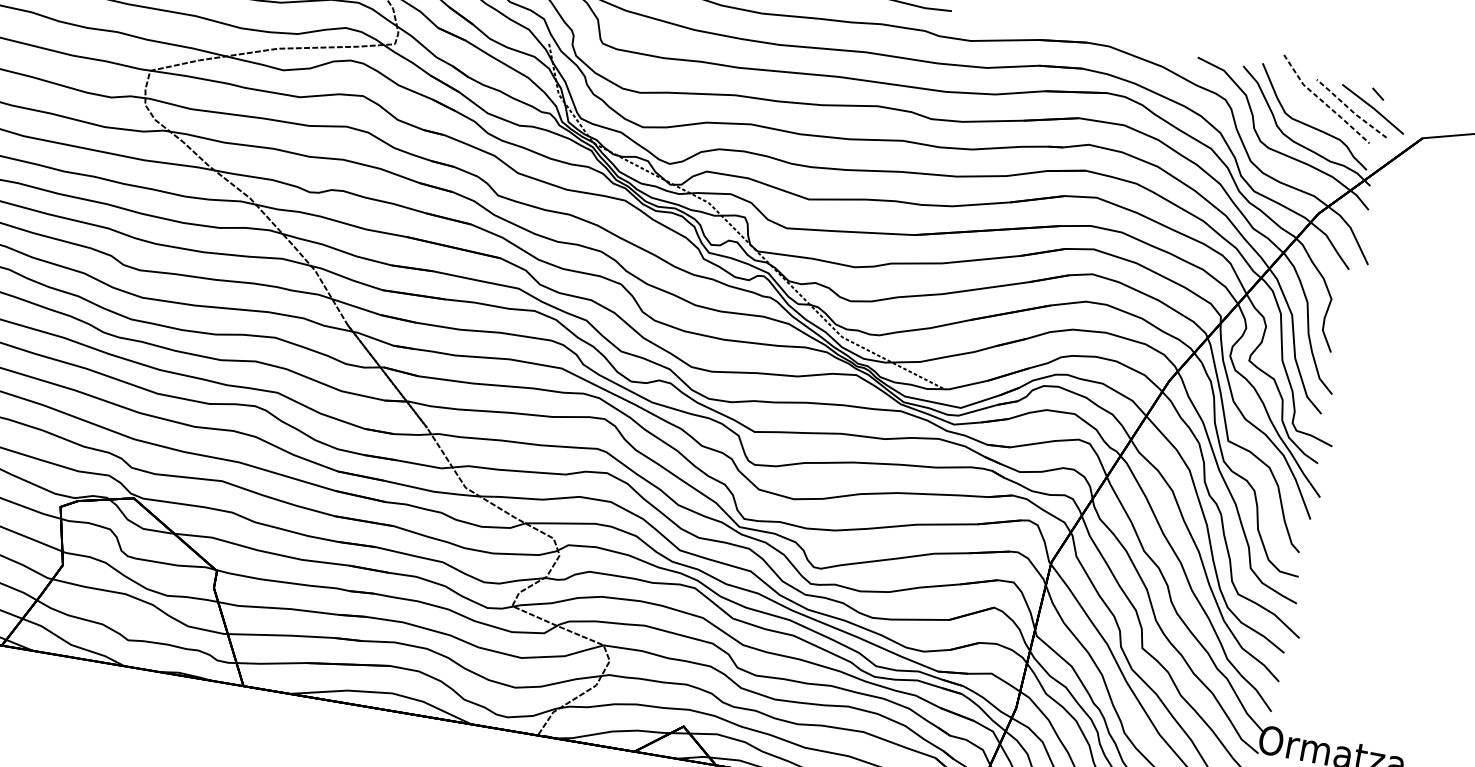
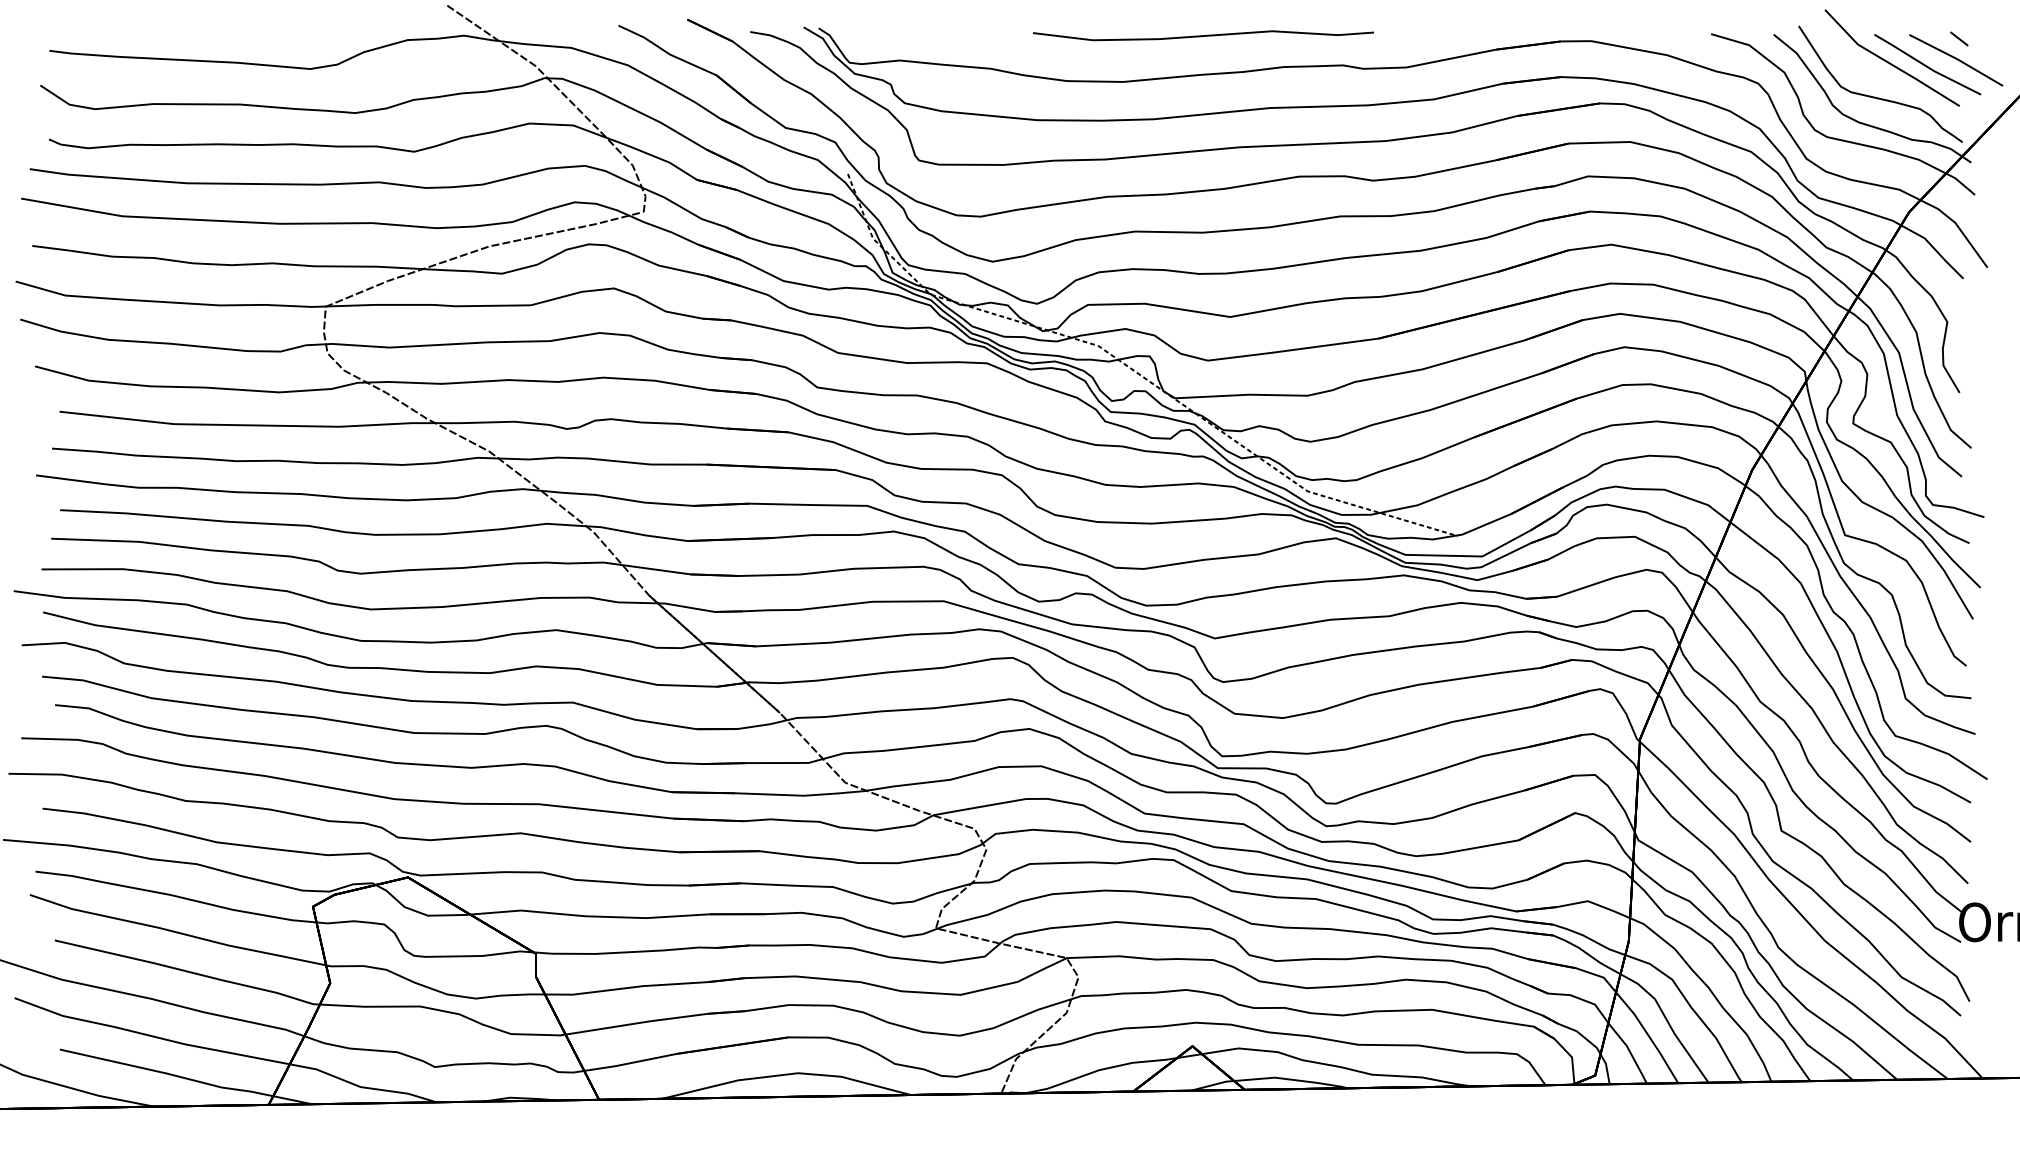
line: (1323, 101) -> (1888, 62), dashed -> solid
line: (1350, 109) -> (1926, 66), dashed -> solid

